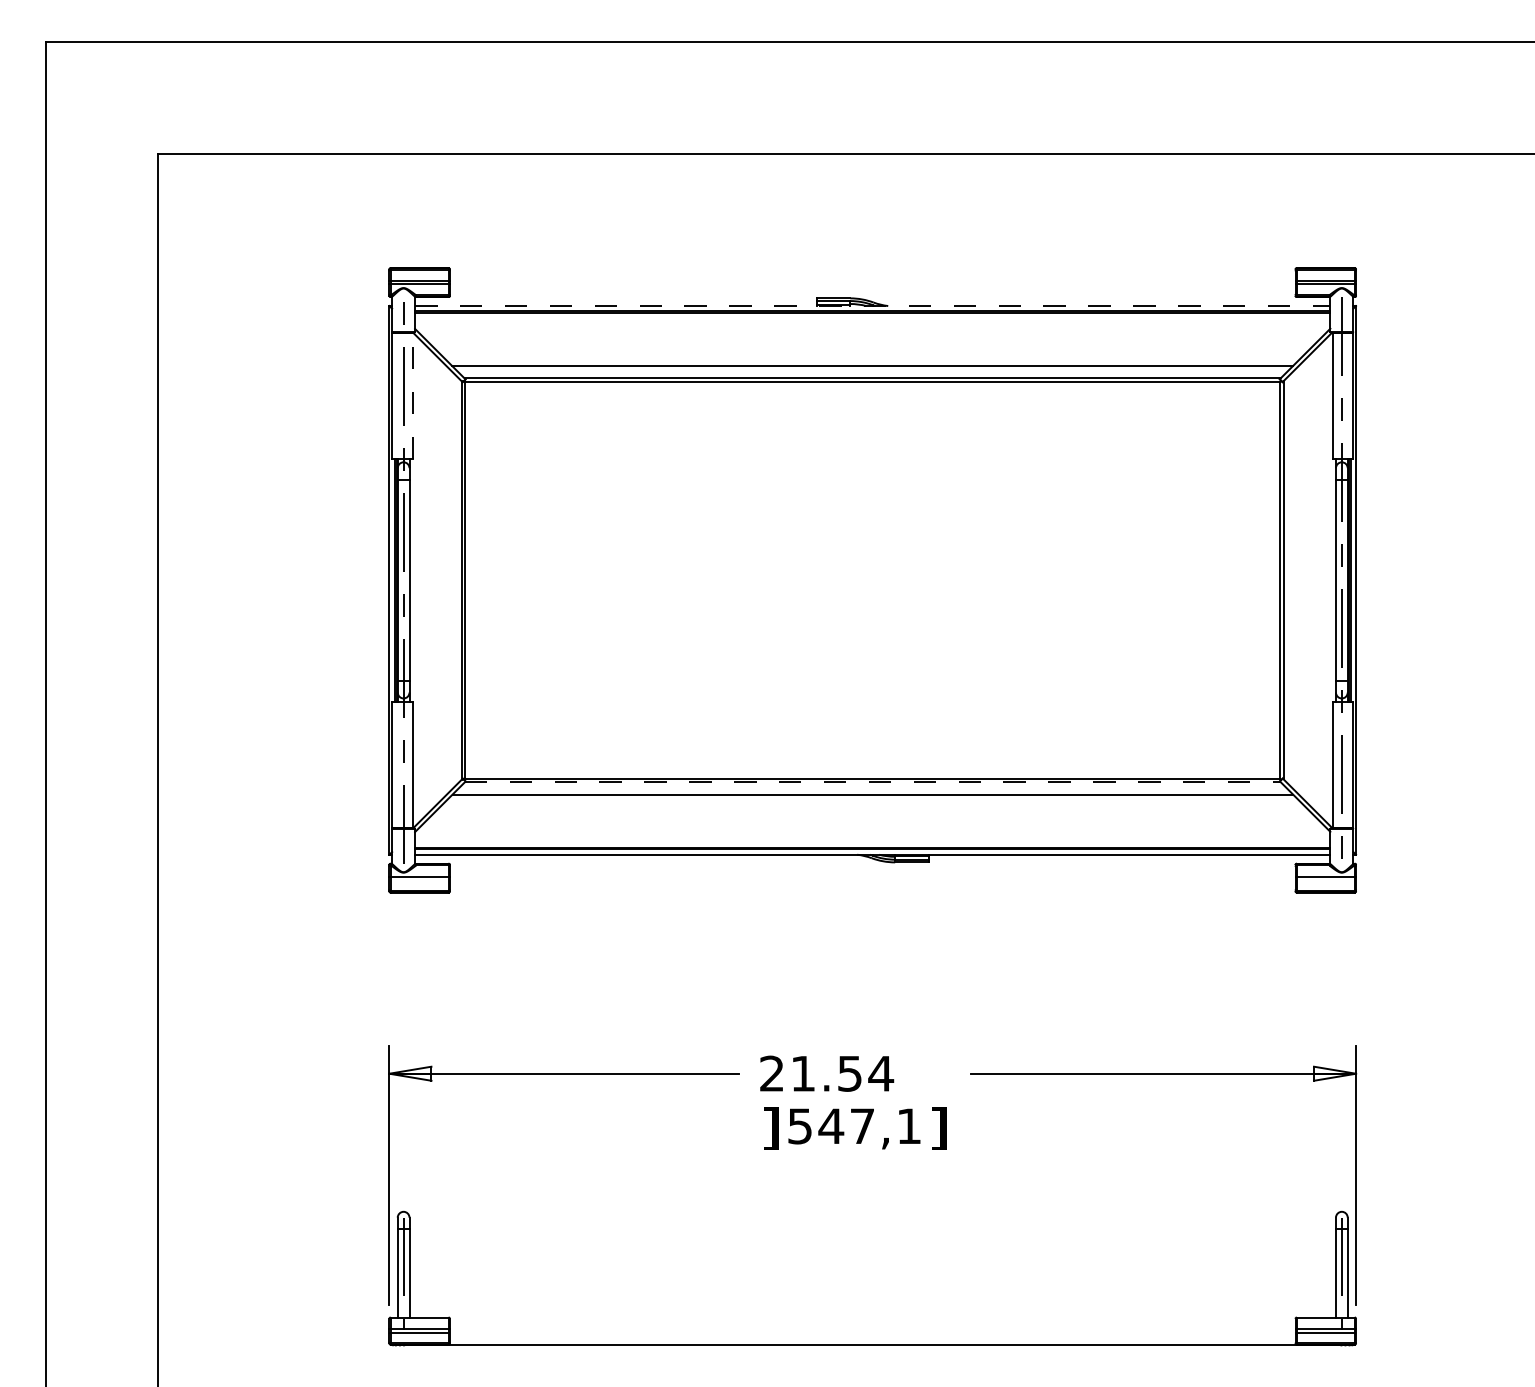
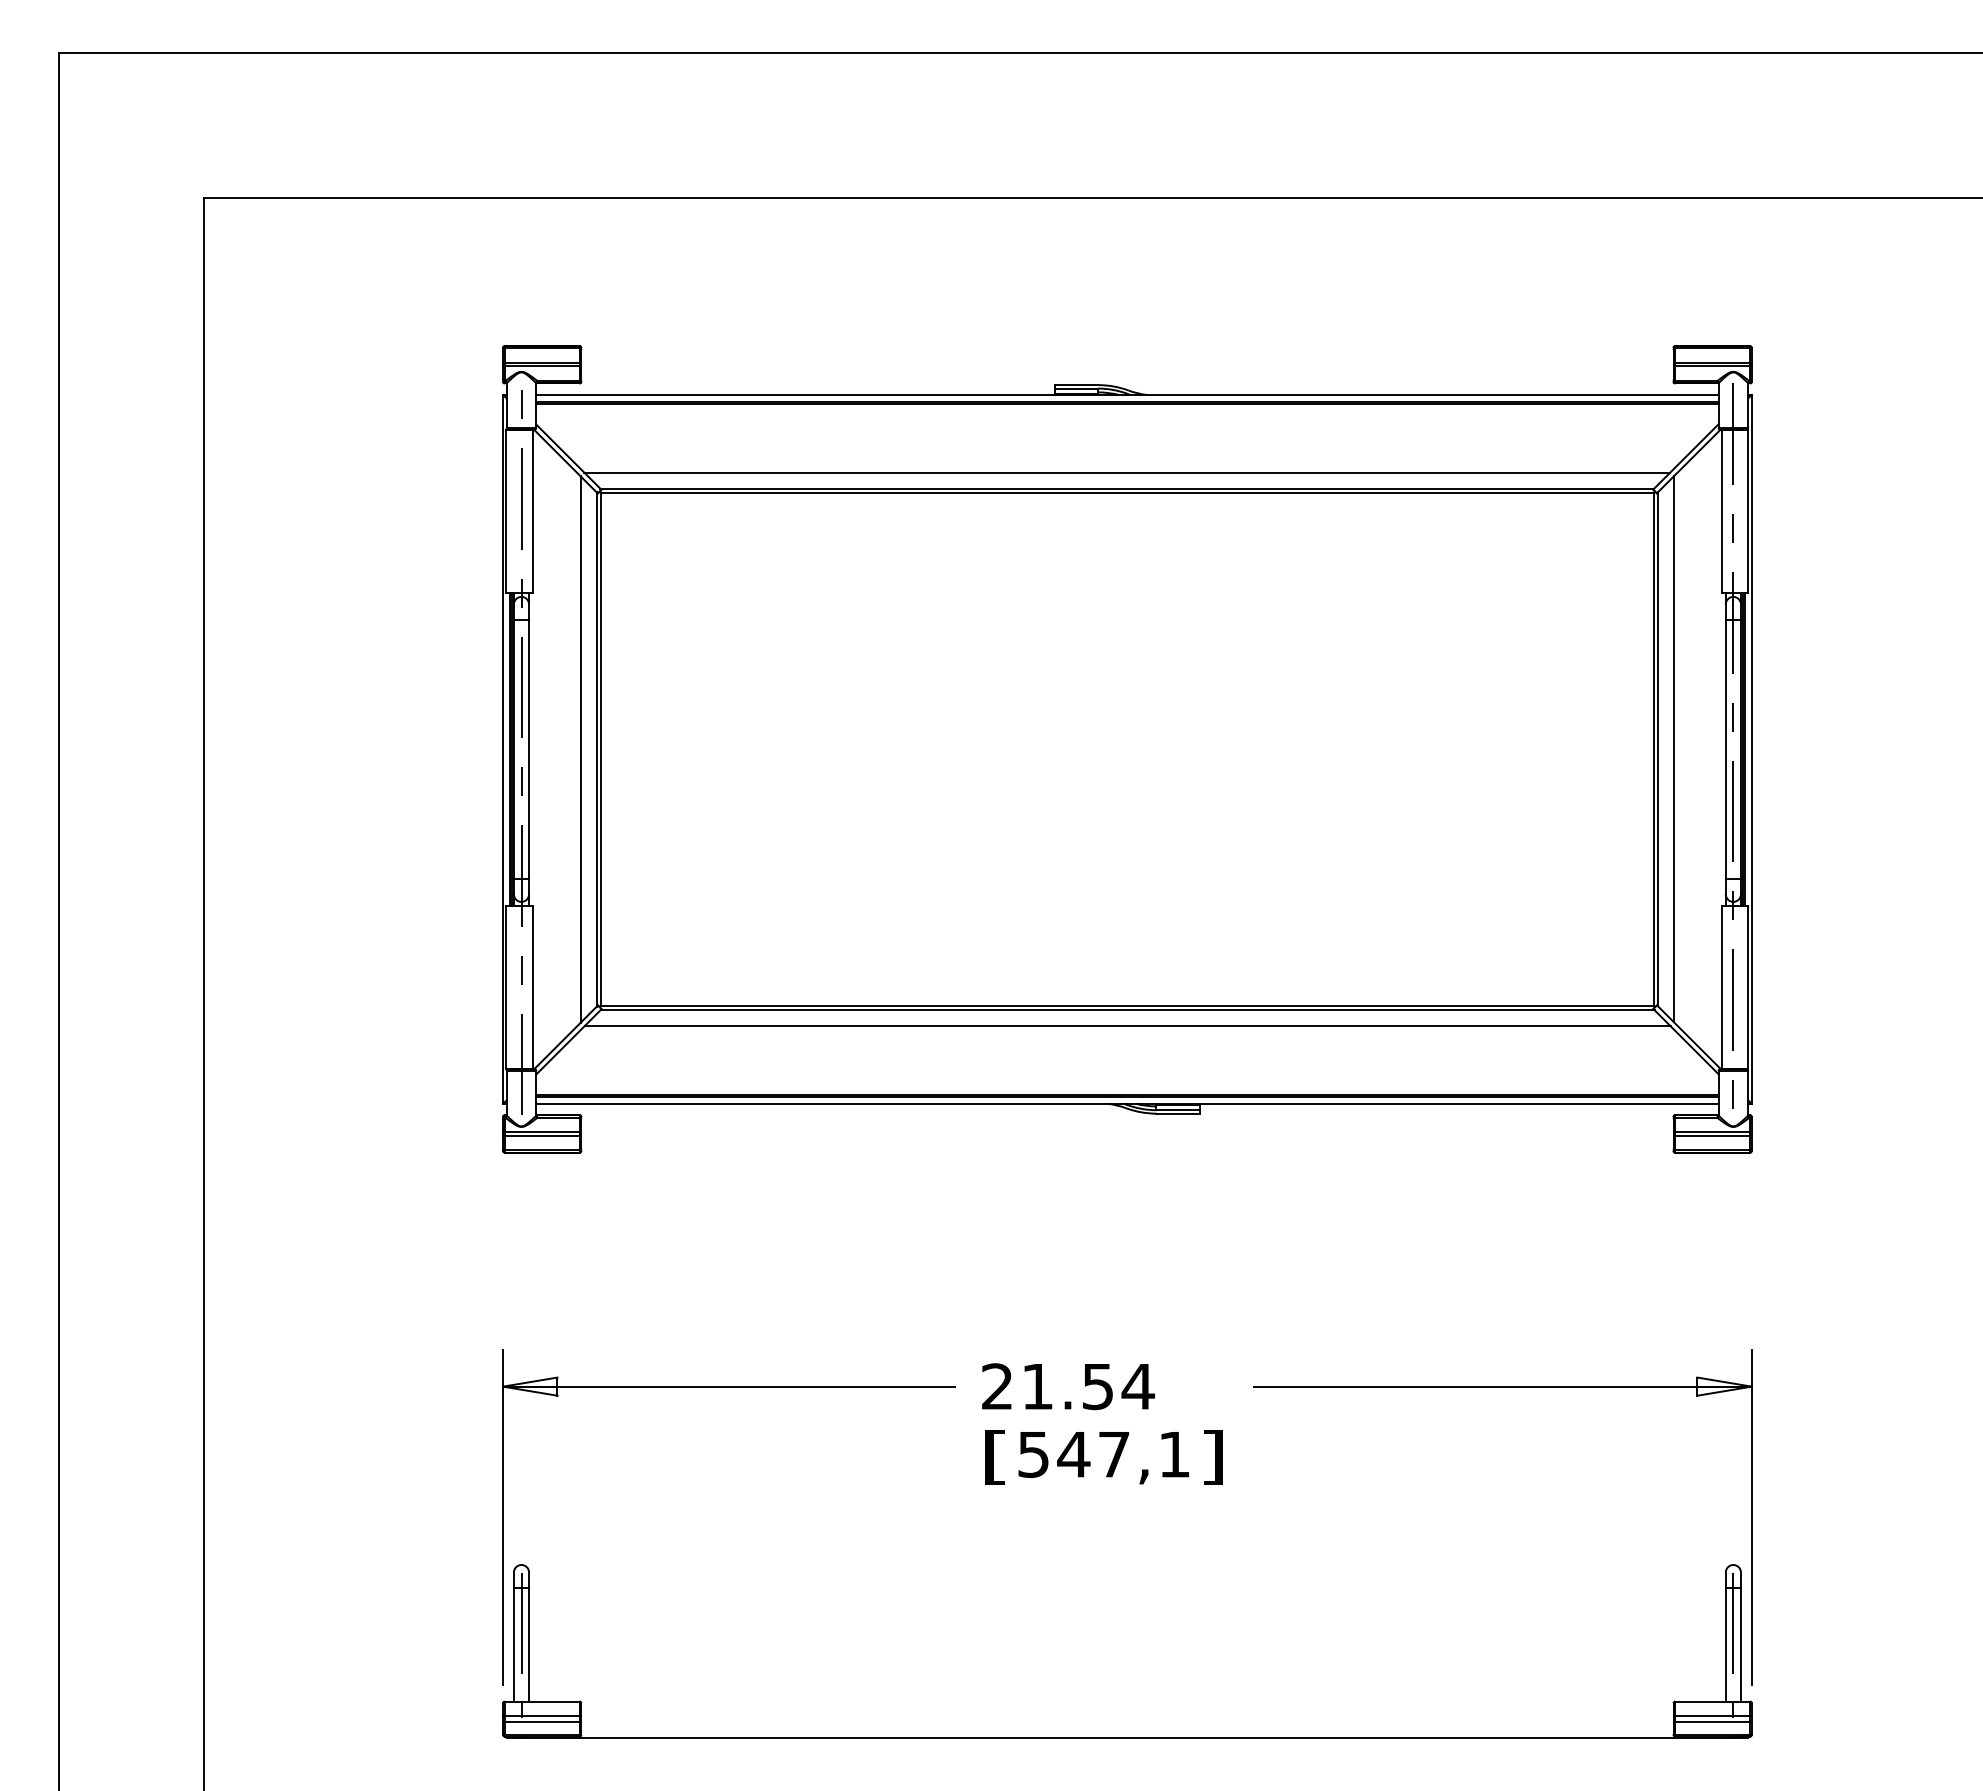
line: (872, 306) -> (1127, 395), dashed -> solid
line: (412, 396) -> (533, 511), dashed -> solid
line: (449, 580) -> (580, 749), added
line: (1296, 580) -> (1674, 749), added
line: (873, 782) -> (1128, 1010), dashed -> solid
line: (419, 879) -> (542, 1135), added
line: (1325, 879) -> (1712, 1135), added
text: (770, 1128) -> (995, 1457), ] -> [

